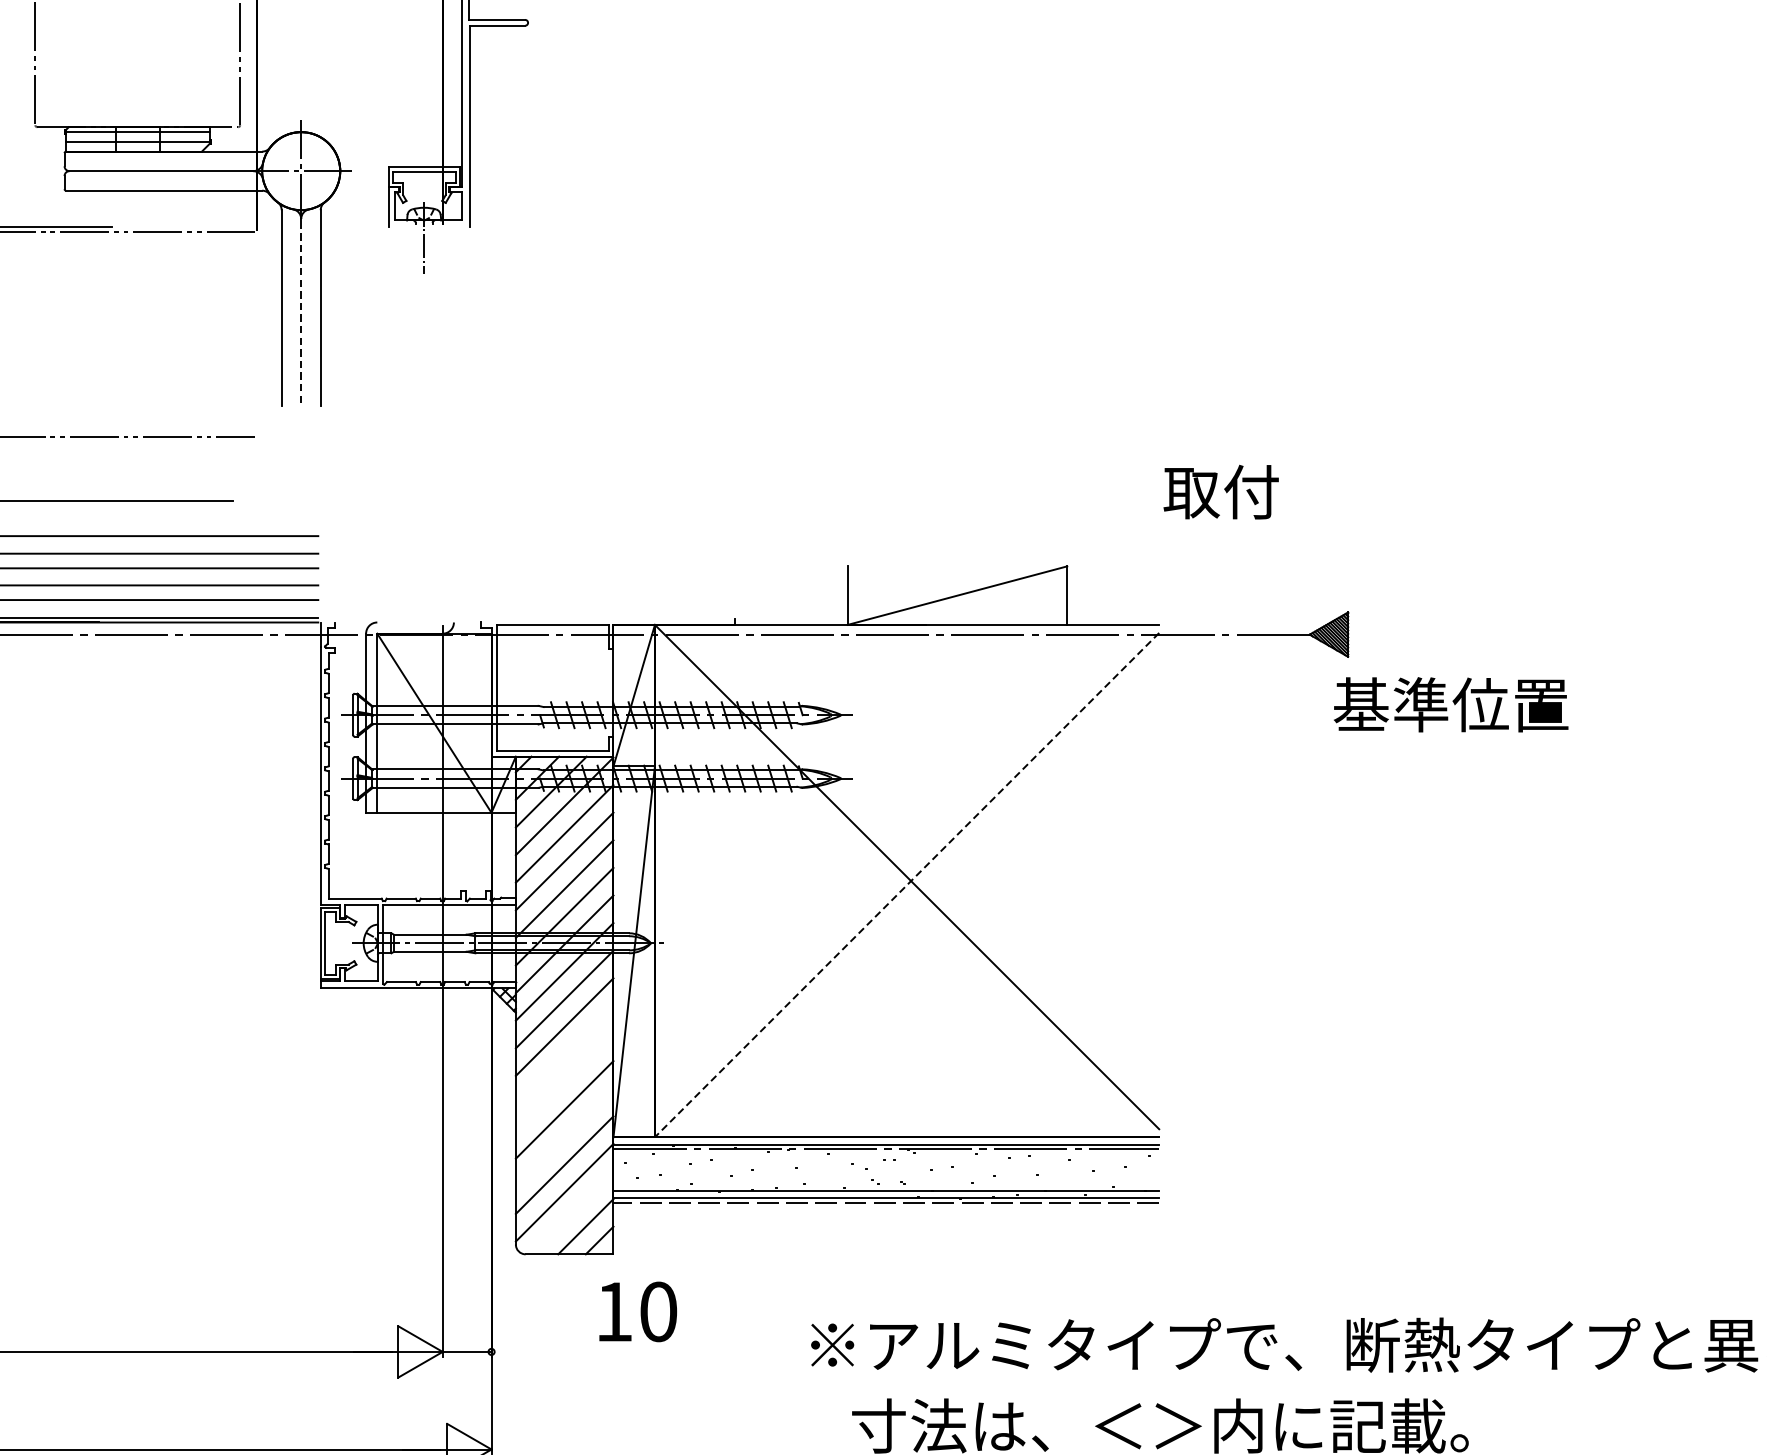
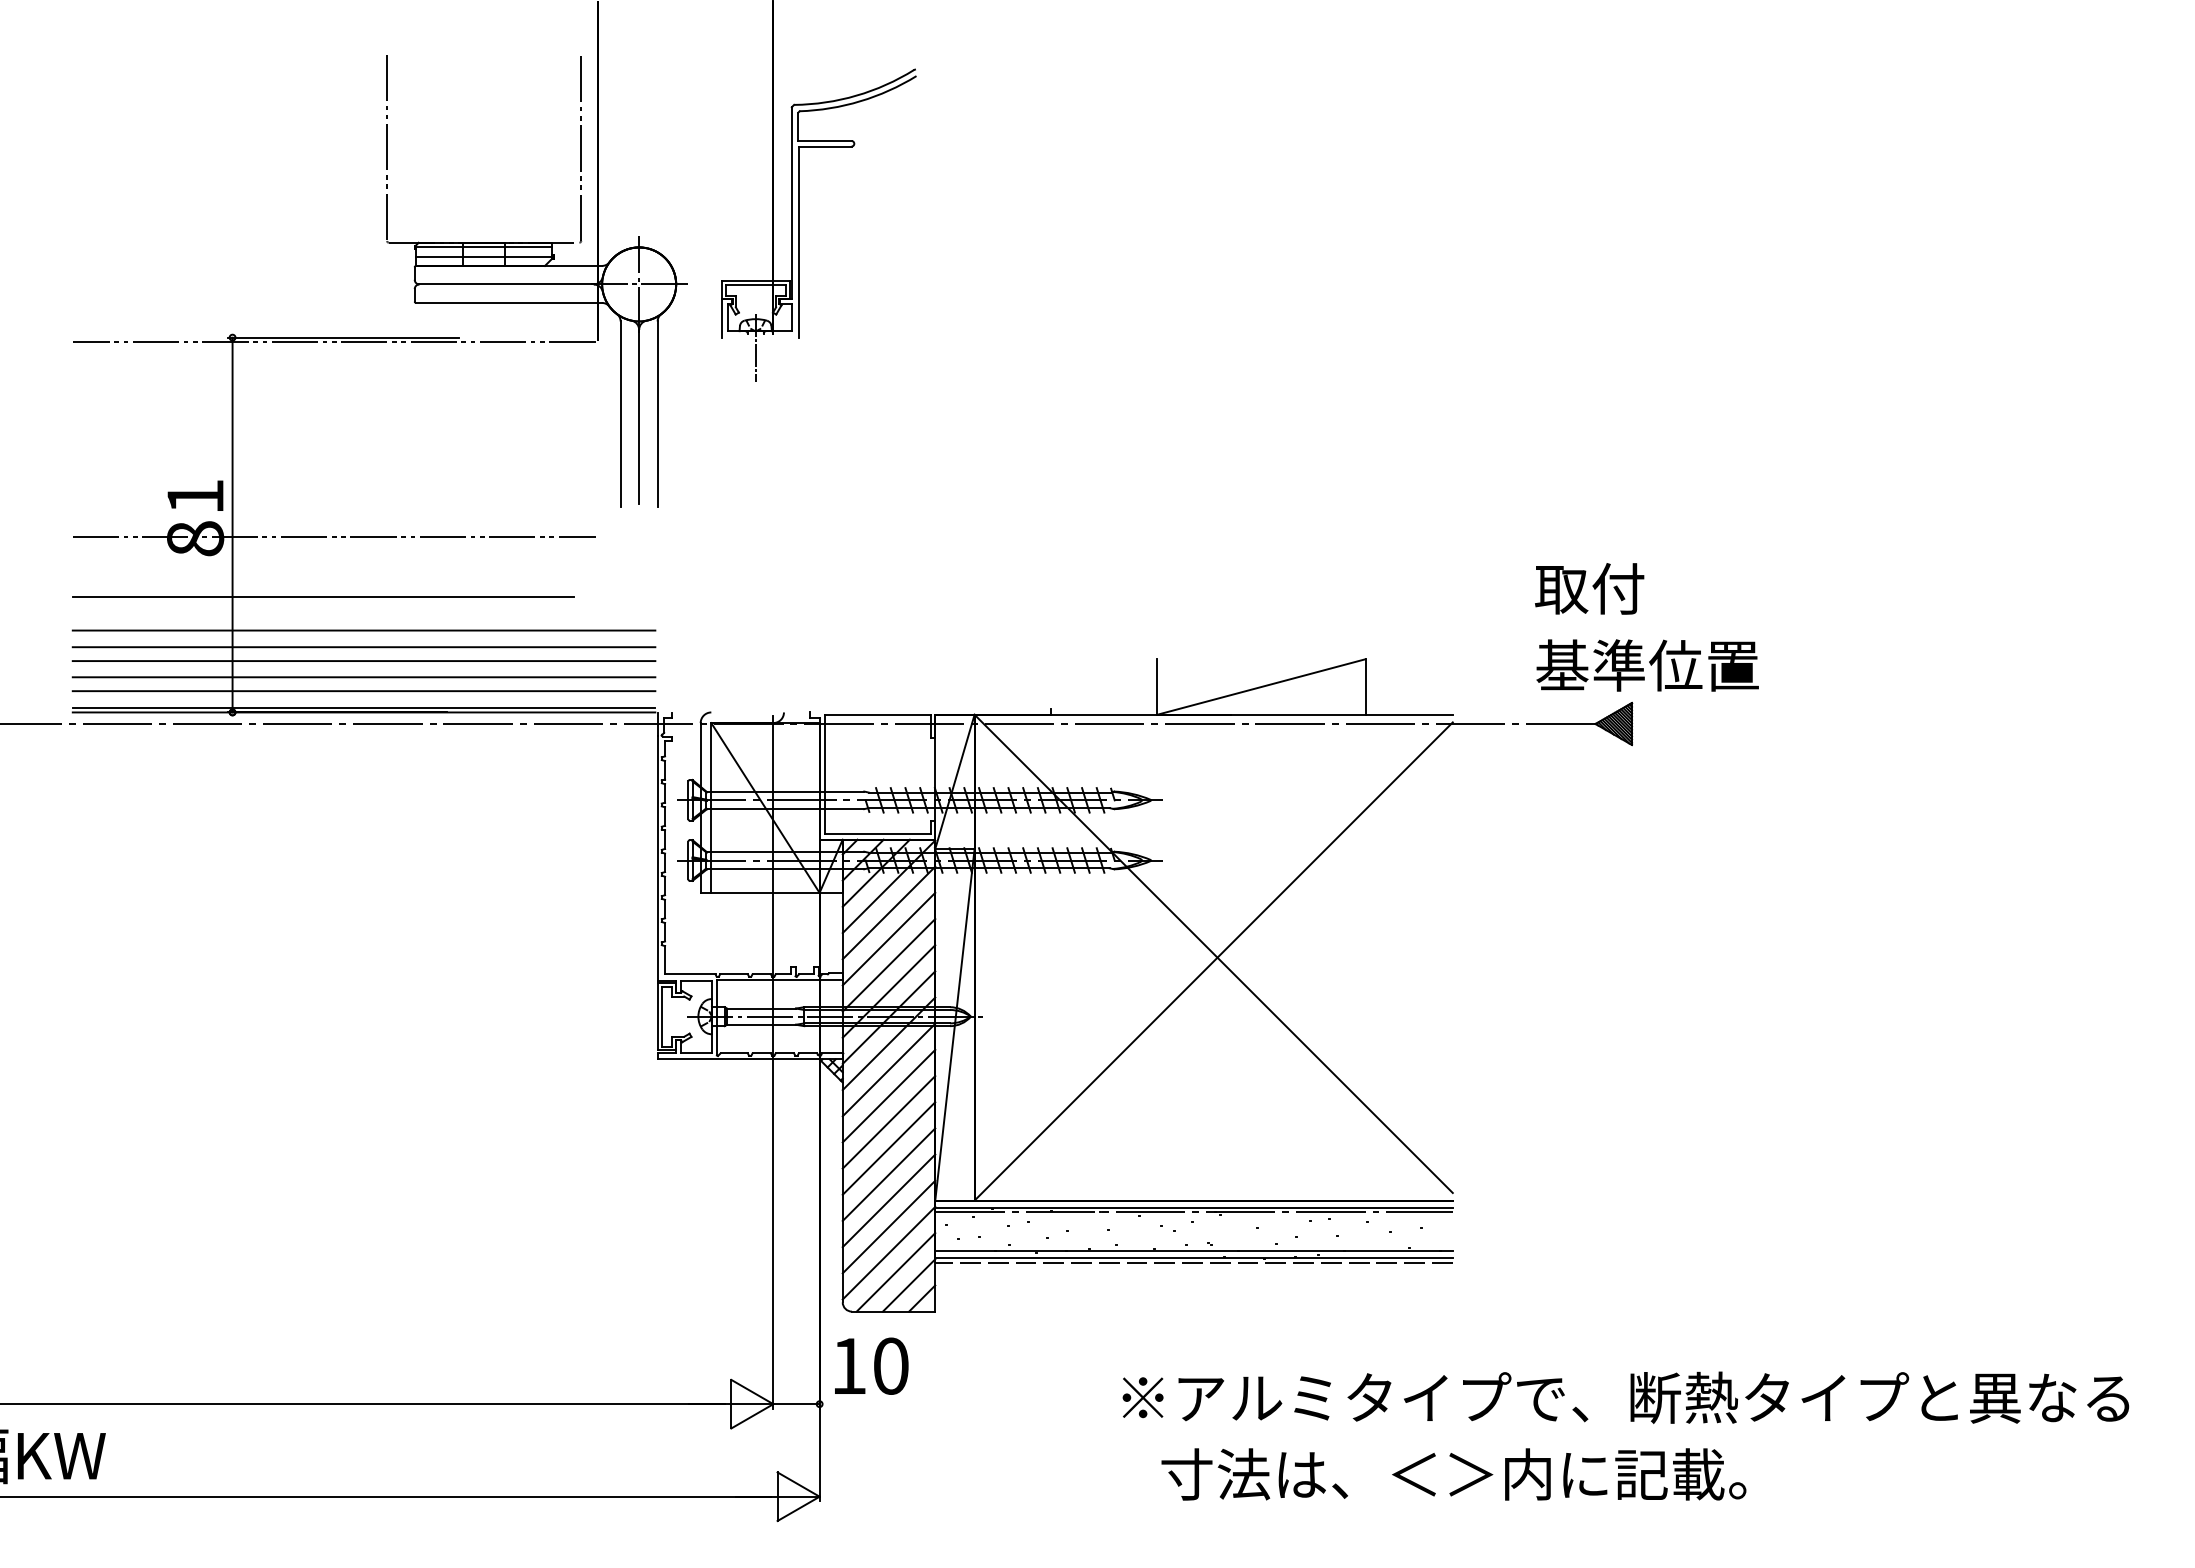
line: (301, 310) -> (639, 416), dashed -> solid
text: (1221, 491) -> (1589, 588), moved
text: (1450, 704) -> (1647, 665), moved
line: (906, 885) -> (1213, 961), dashed -> solid
line: (564, 1054) -> (888, 1122), added
line: (564, 1082) -> (888, 1148), added
line: (564, 1137) -> (888, 1200), added
line: (571, 1213) -> (895, 1272), added
text: (637, 1311) -> (871, 1365), moved

